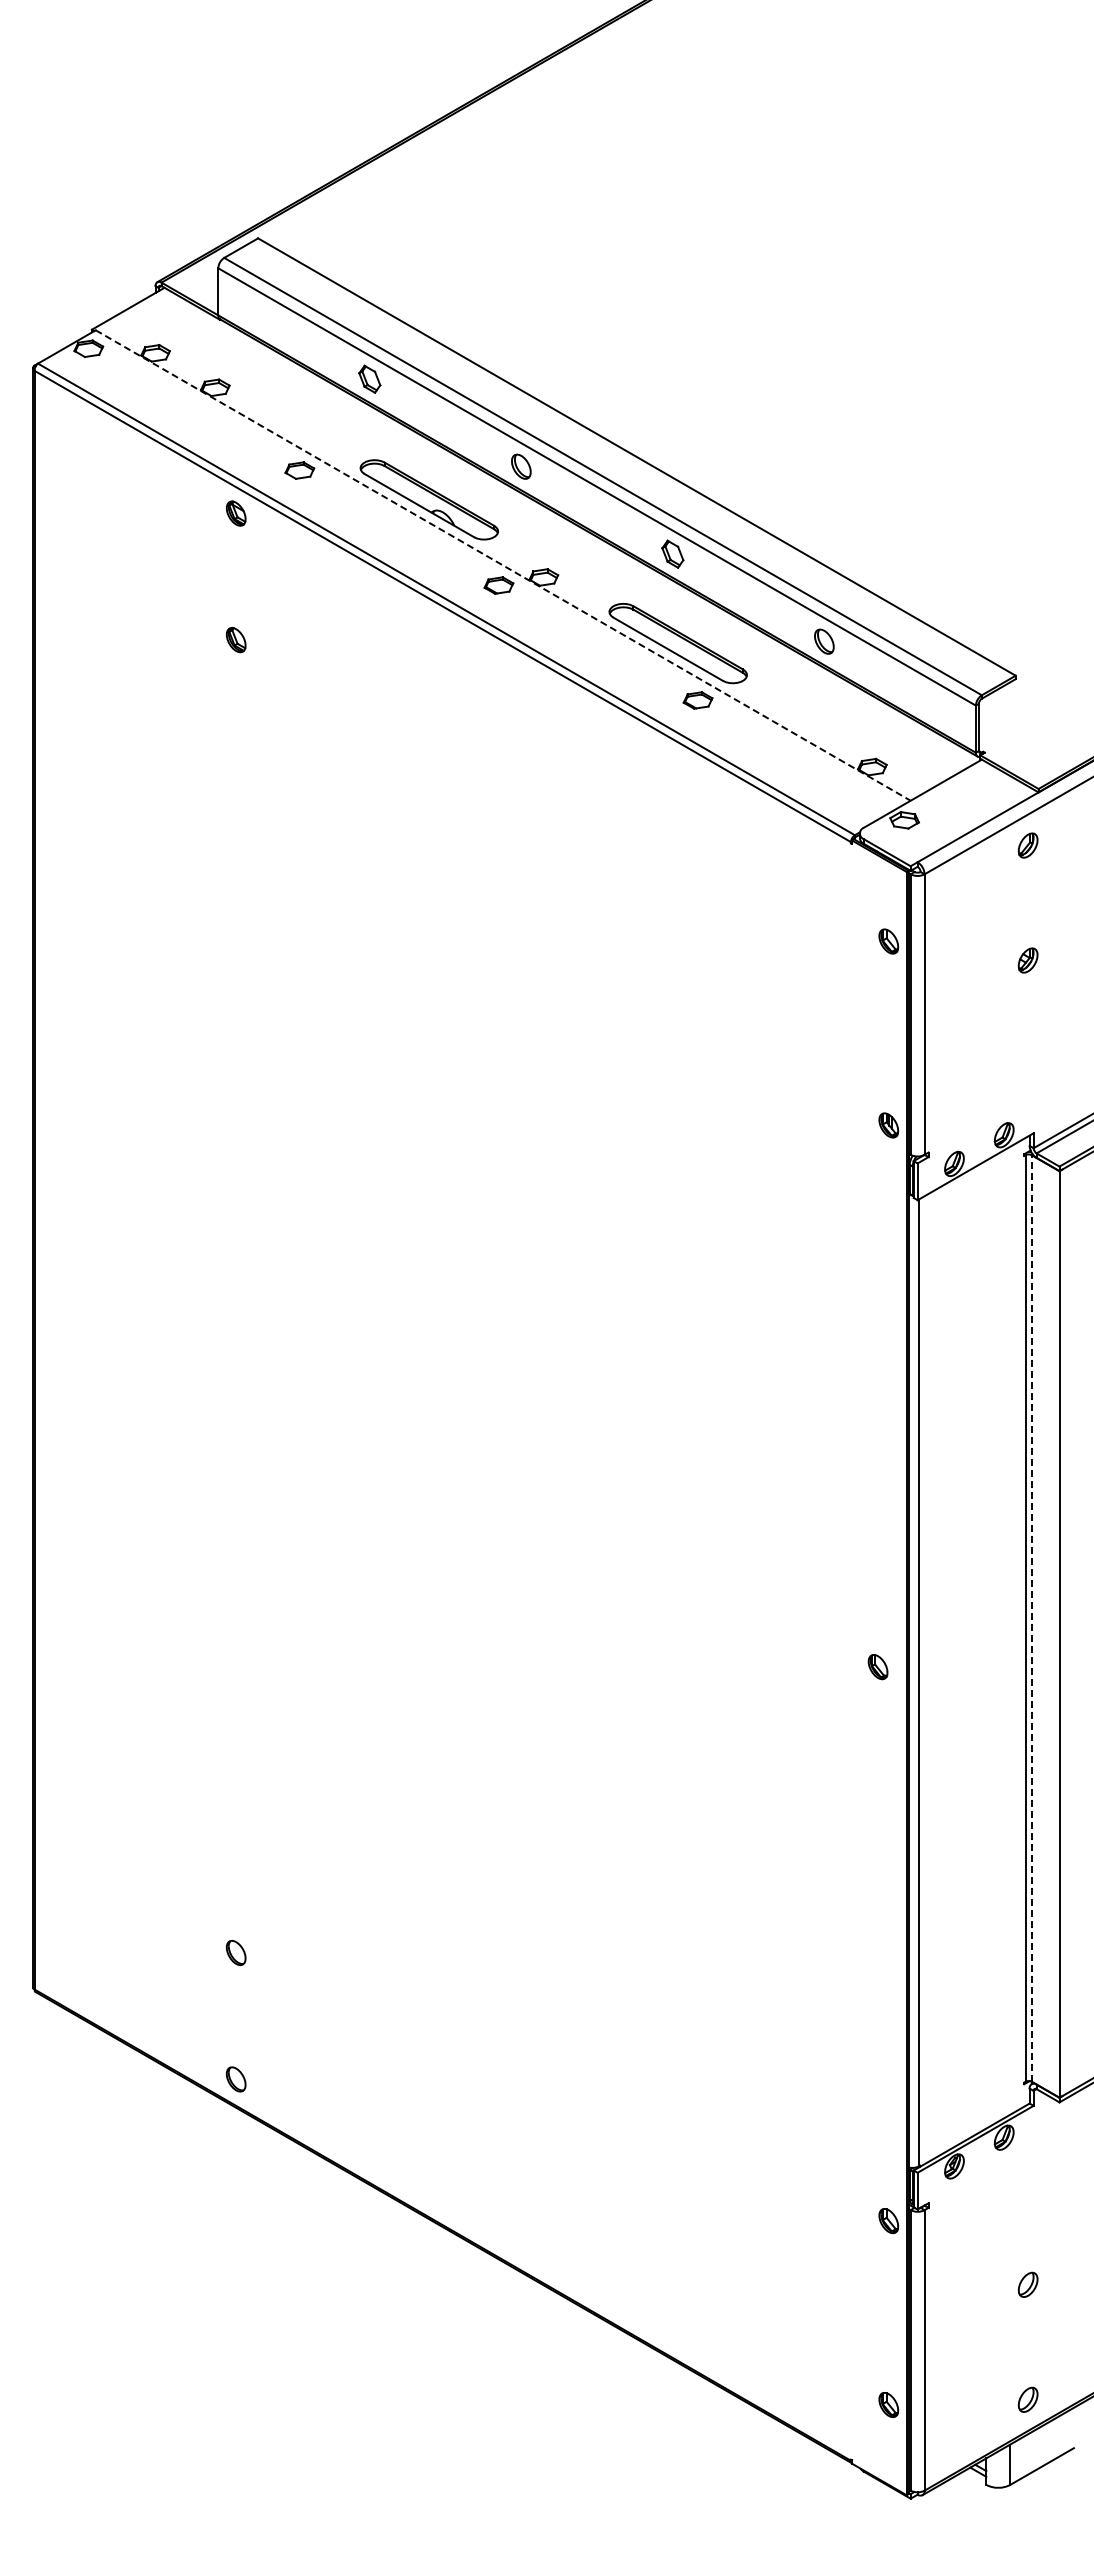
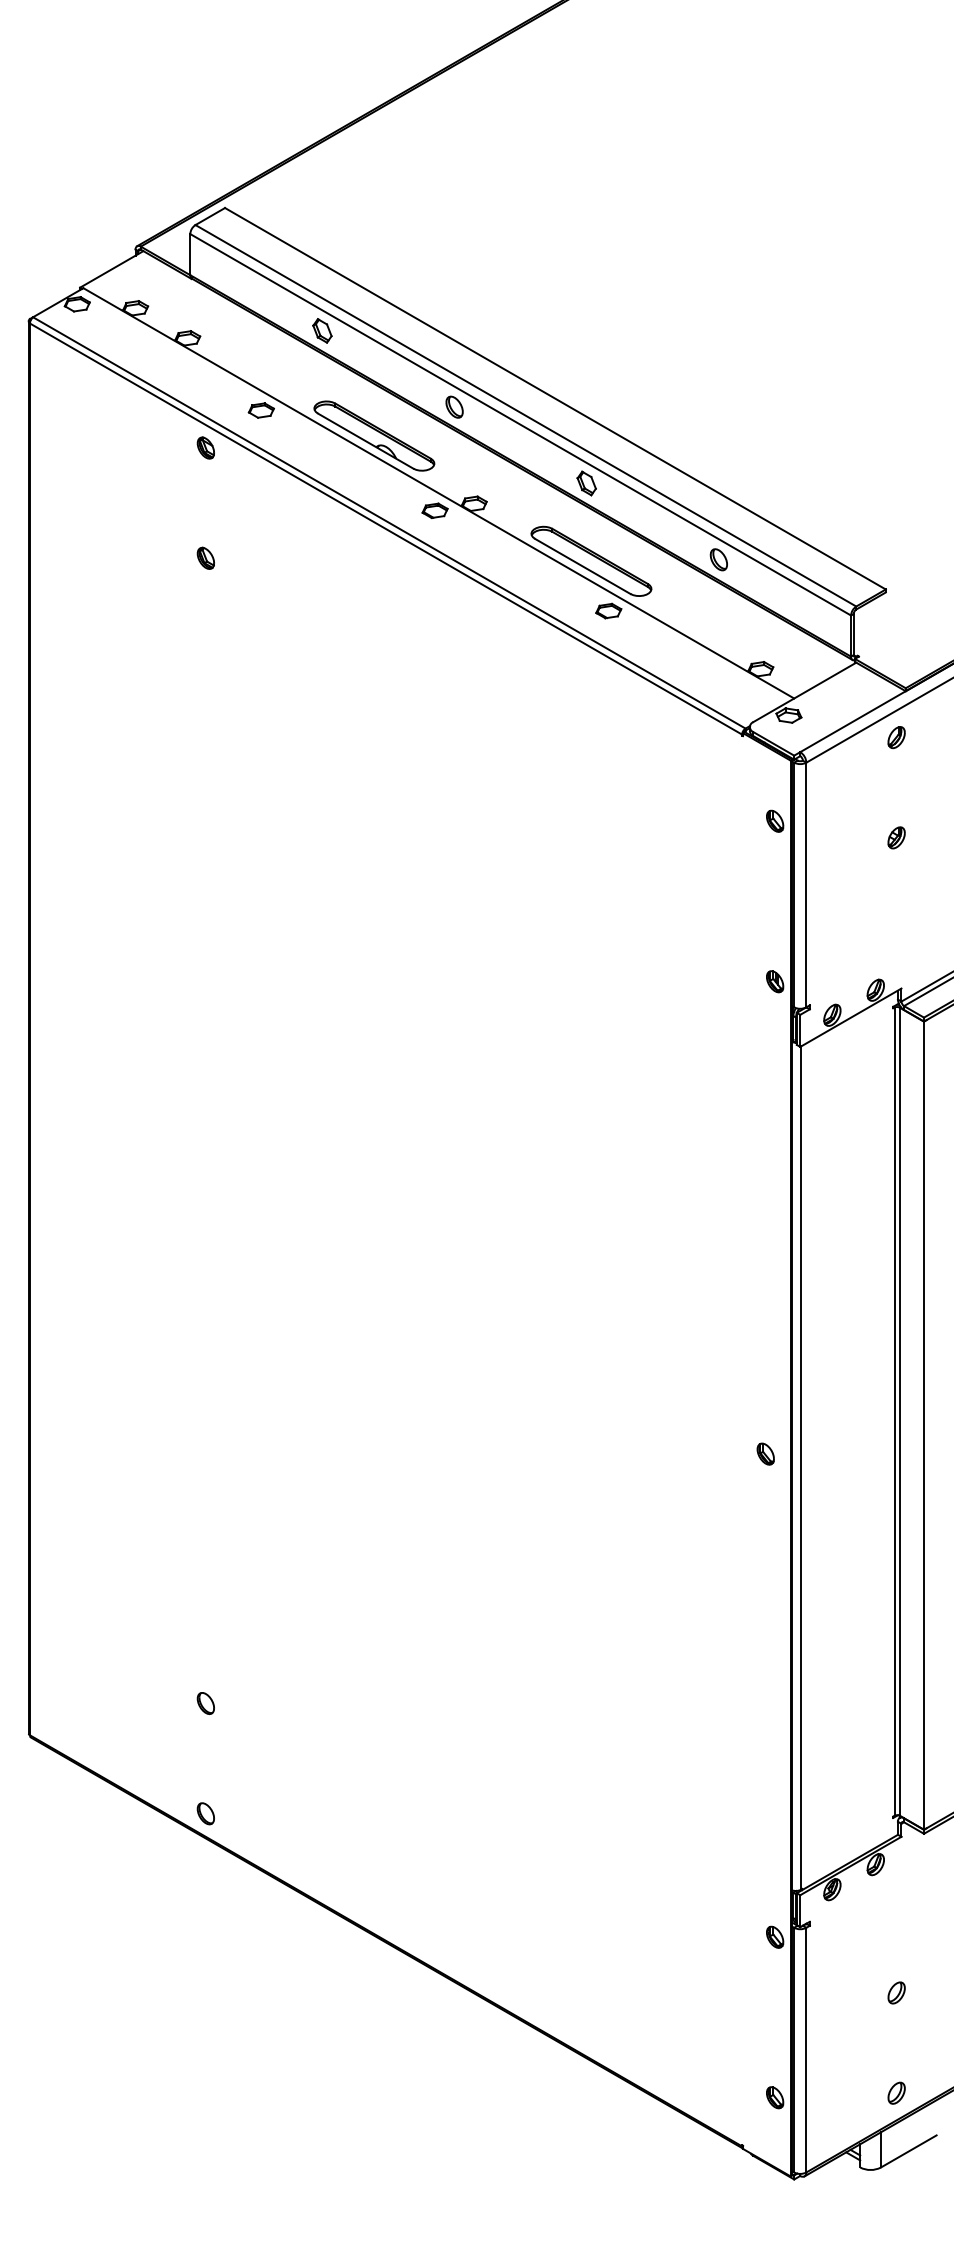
line: (503, 565) -> (439, 493), dashed -> solid
line: (1031, 1617) -> (899, 1410), dashed -> solid

